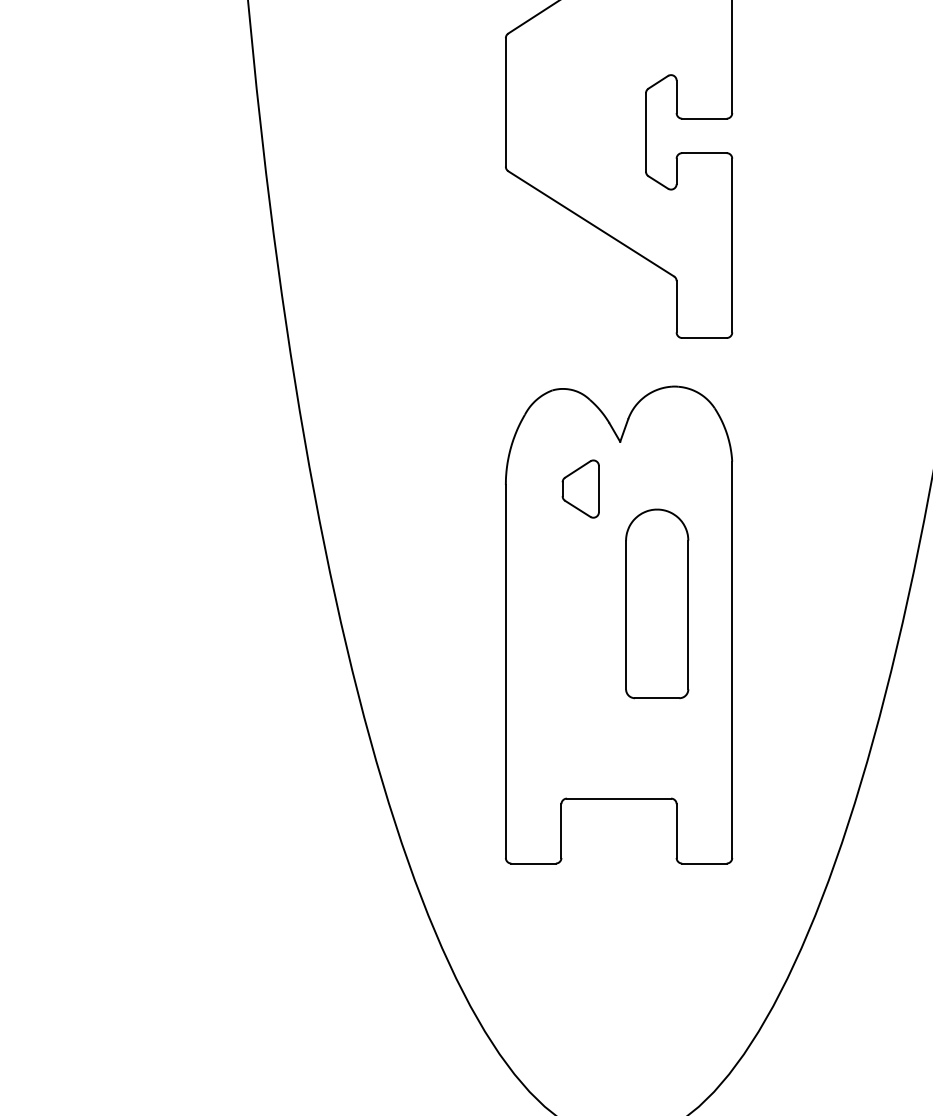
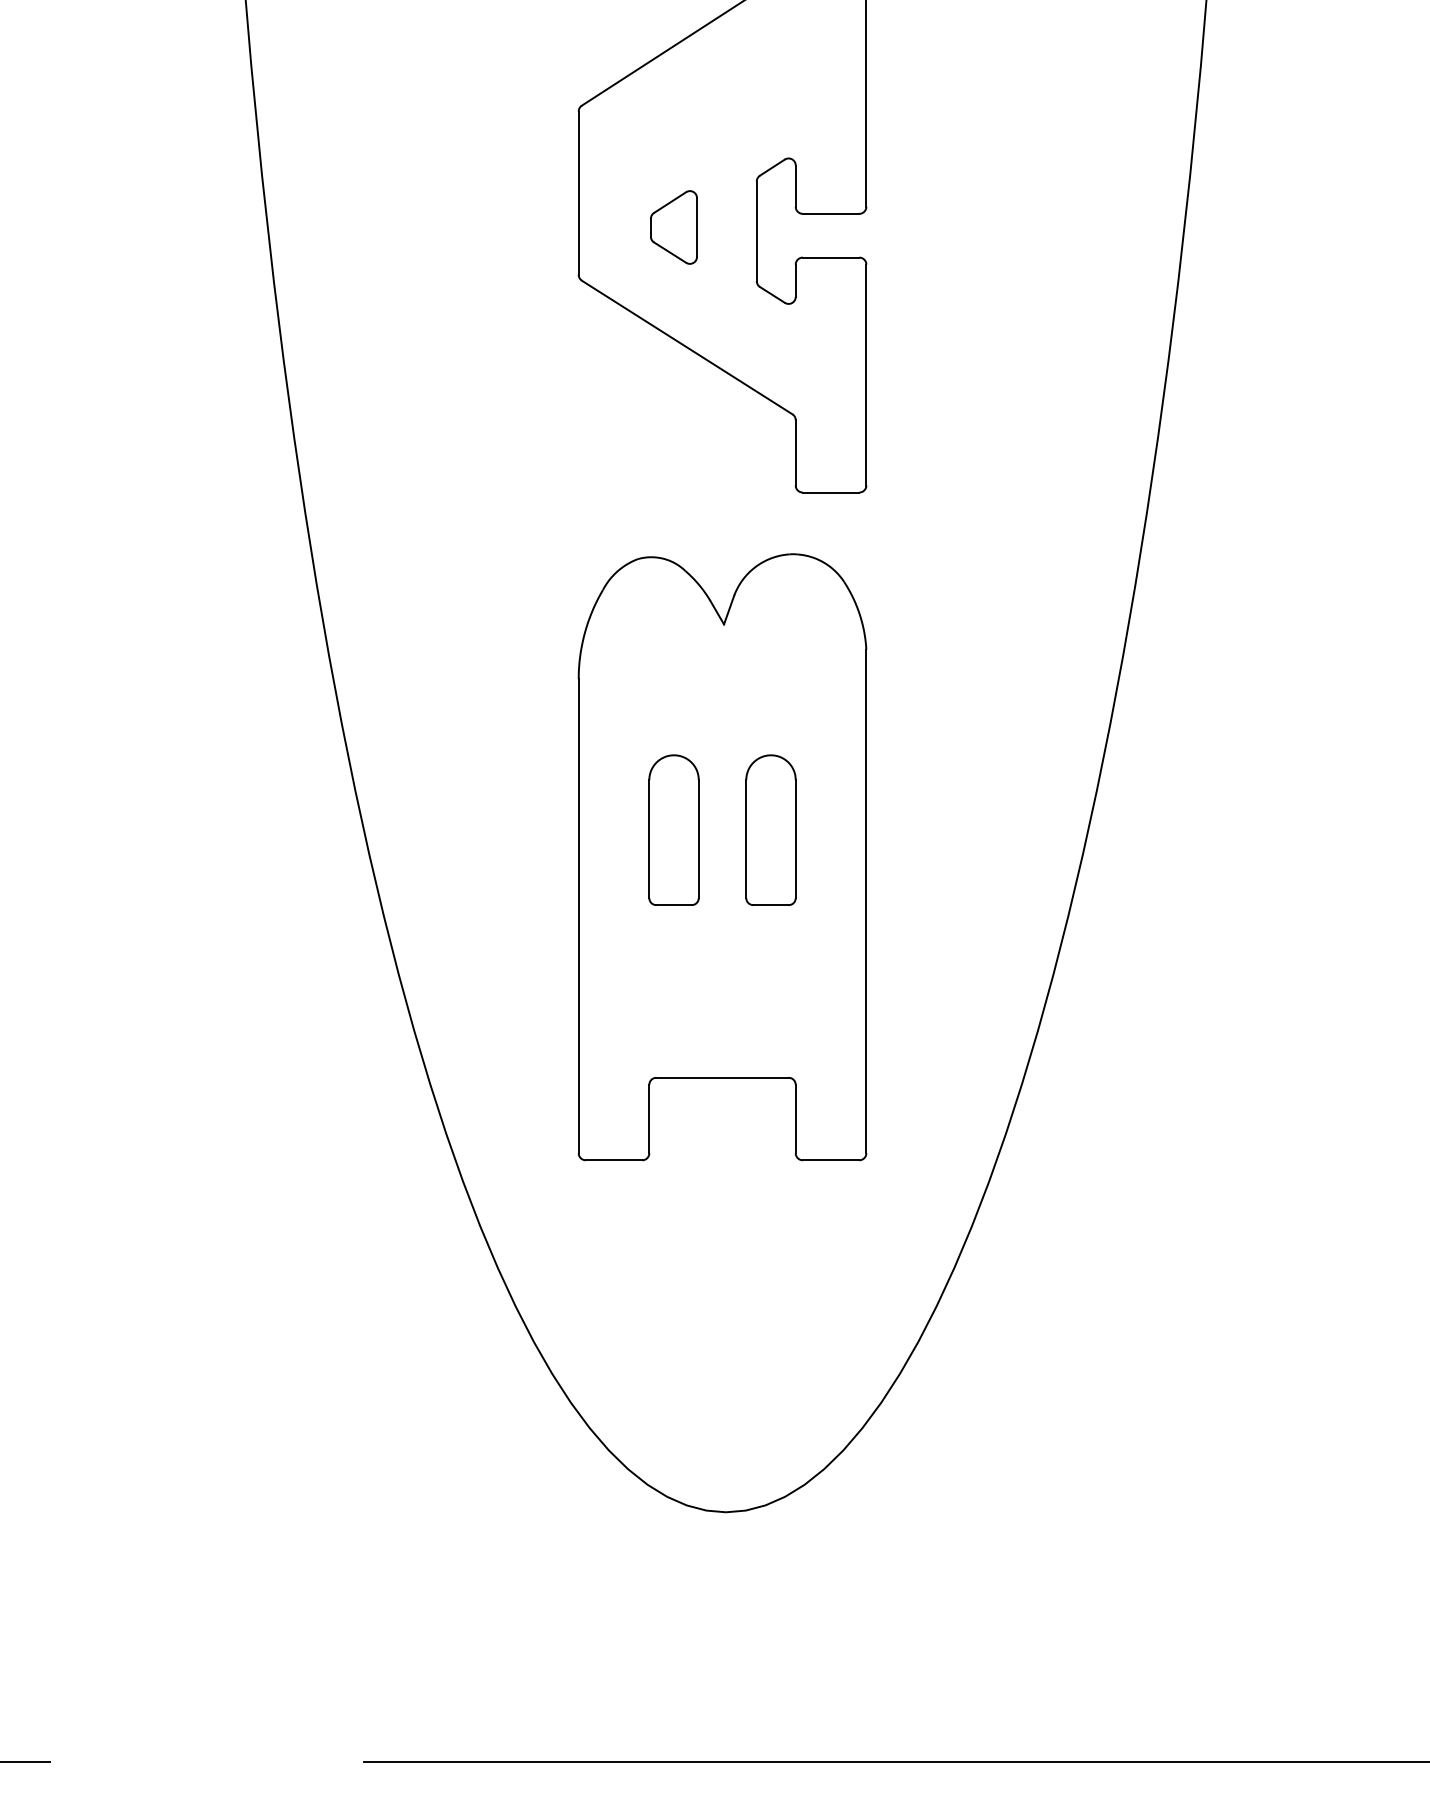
part: (580, 489) -> (673, 227), moved
part: (580, 603) -> (673, 829), added
part: (656, 603) -> (770, 829), size x0.62

